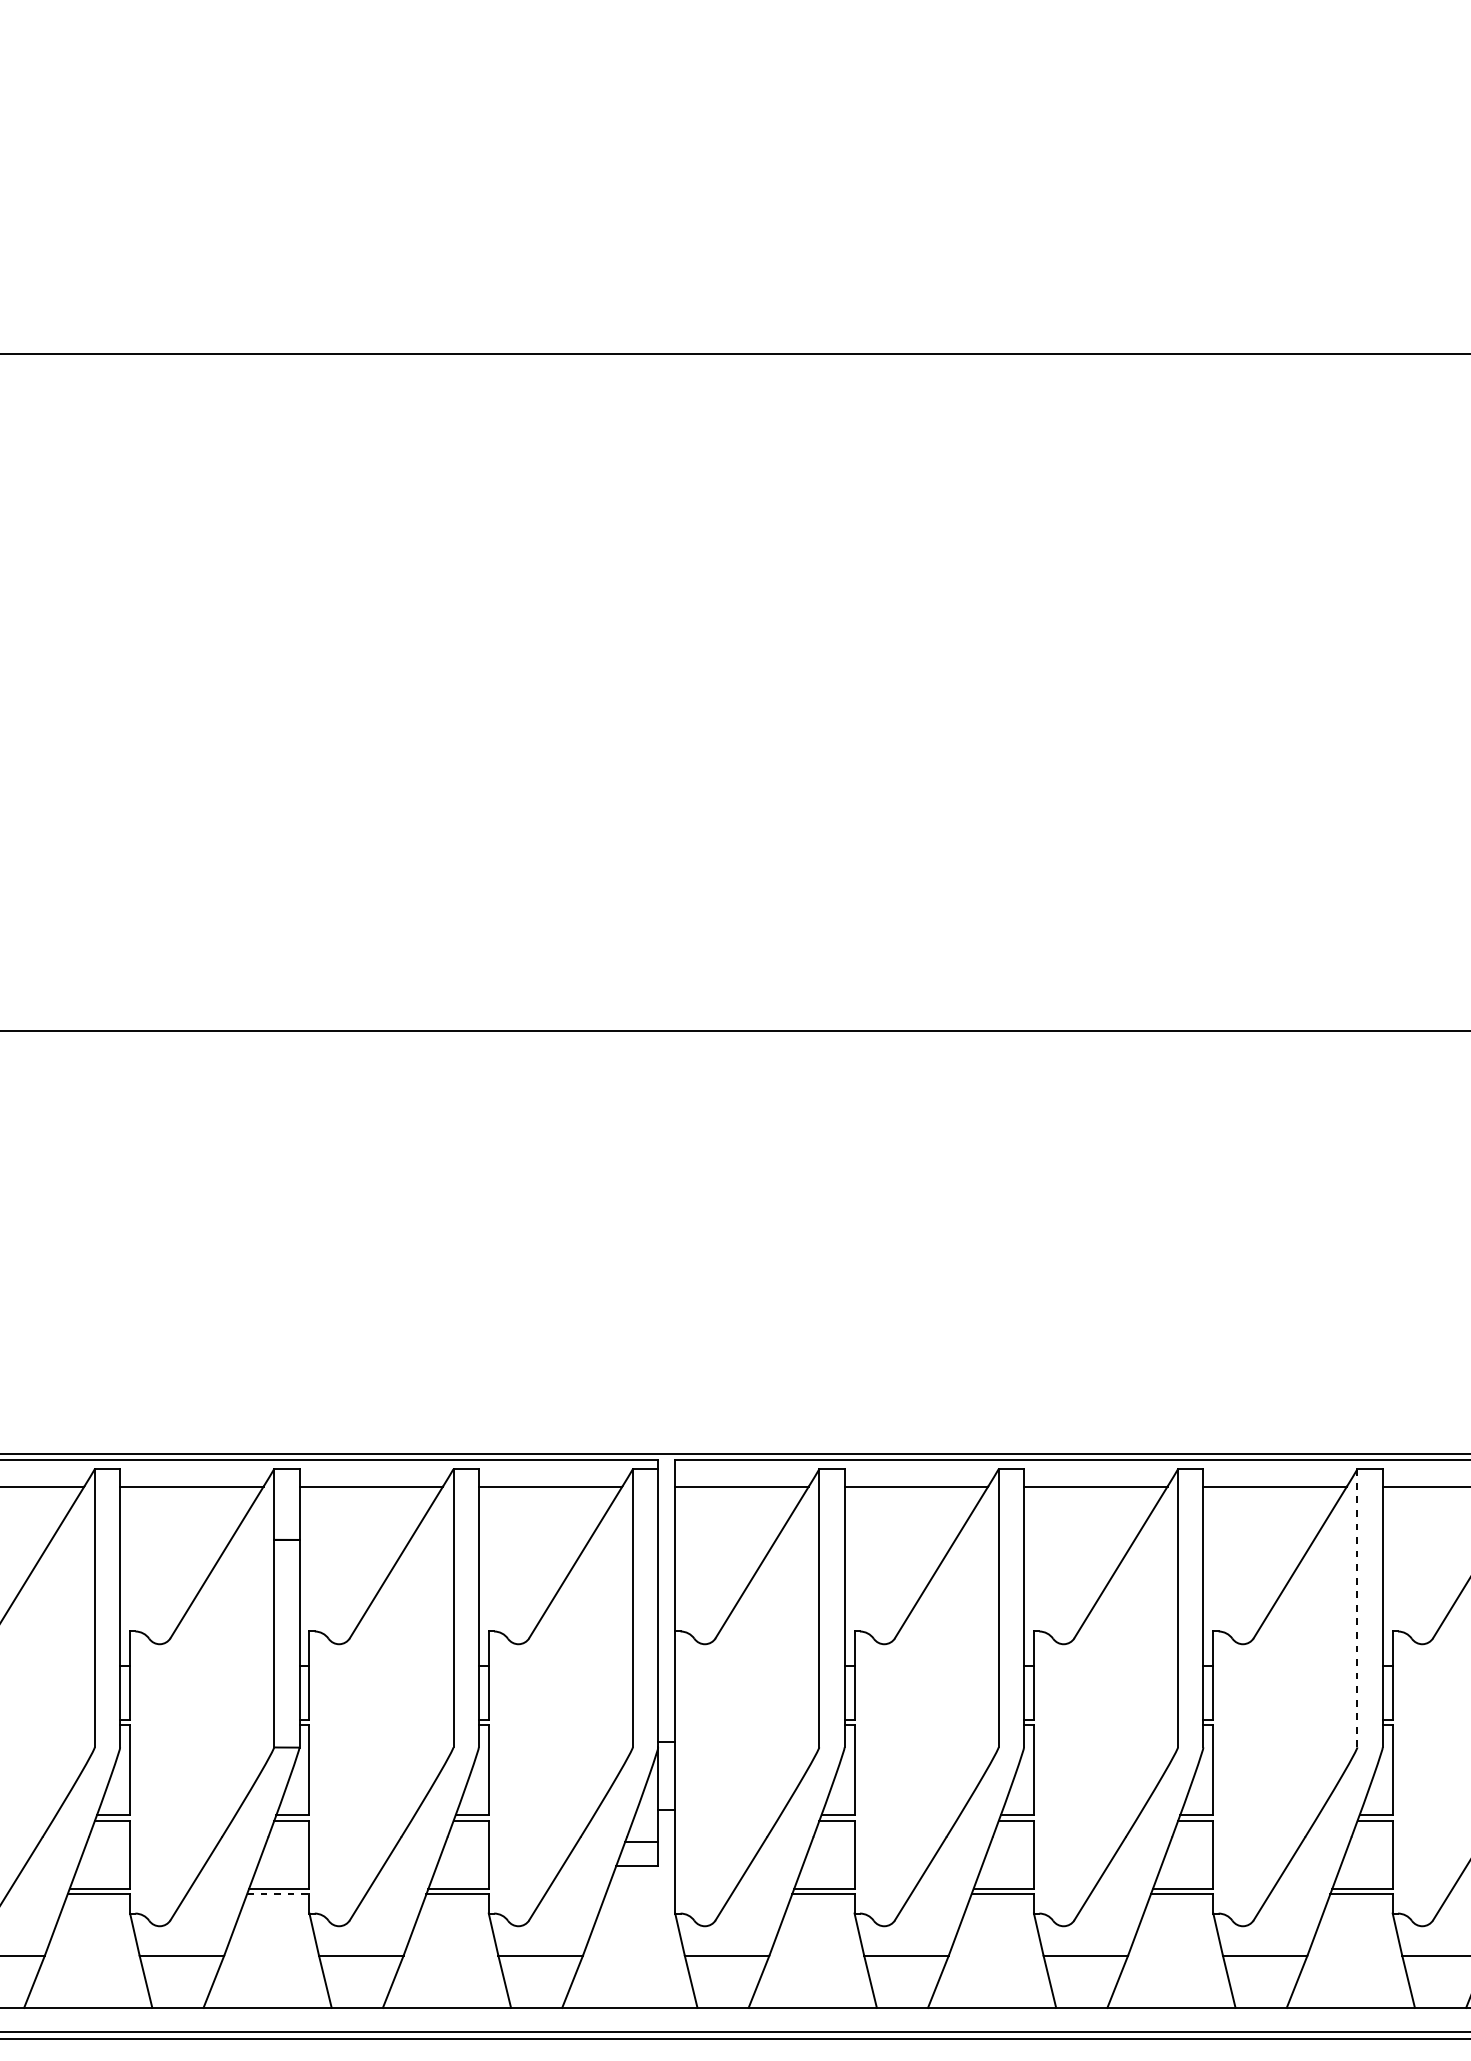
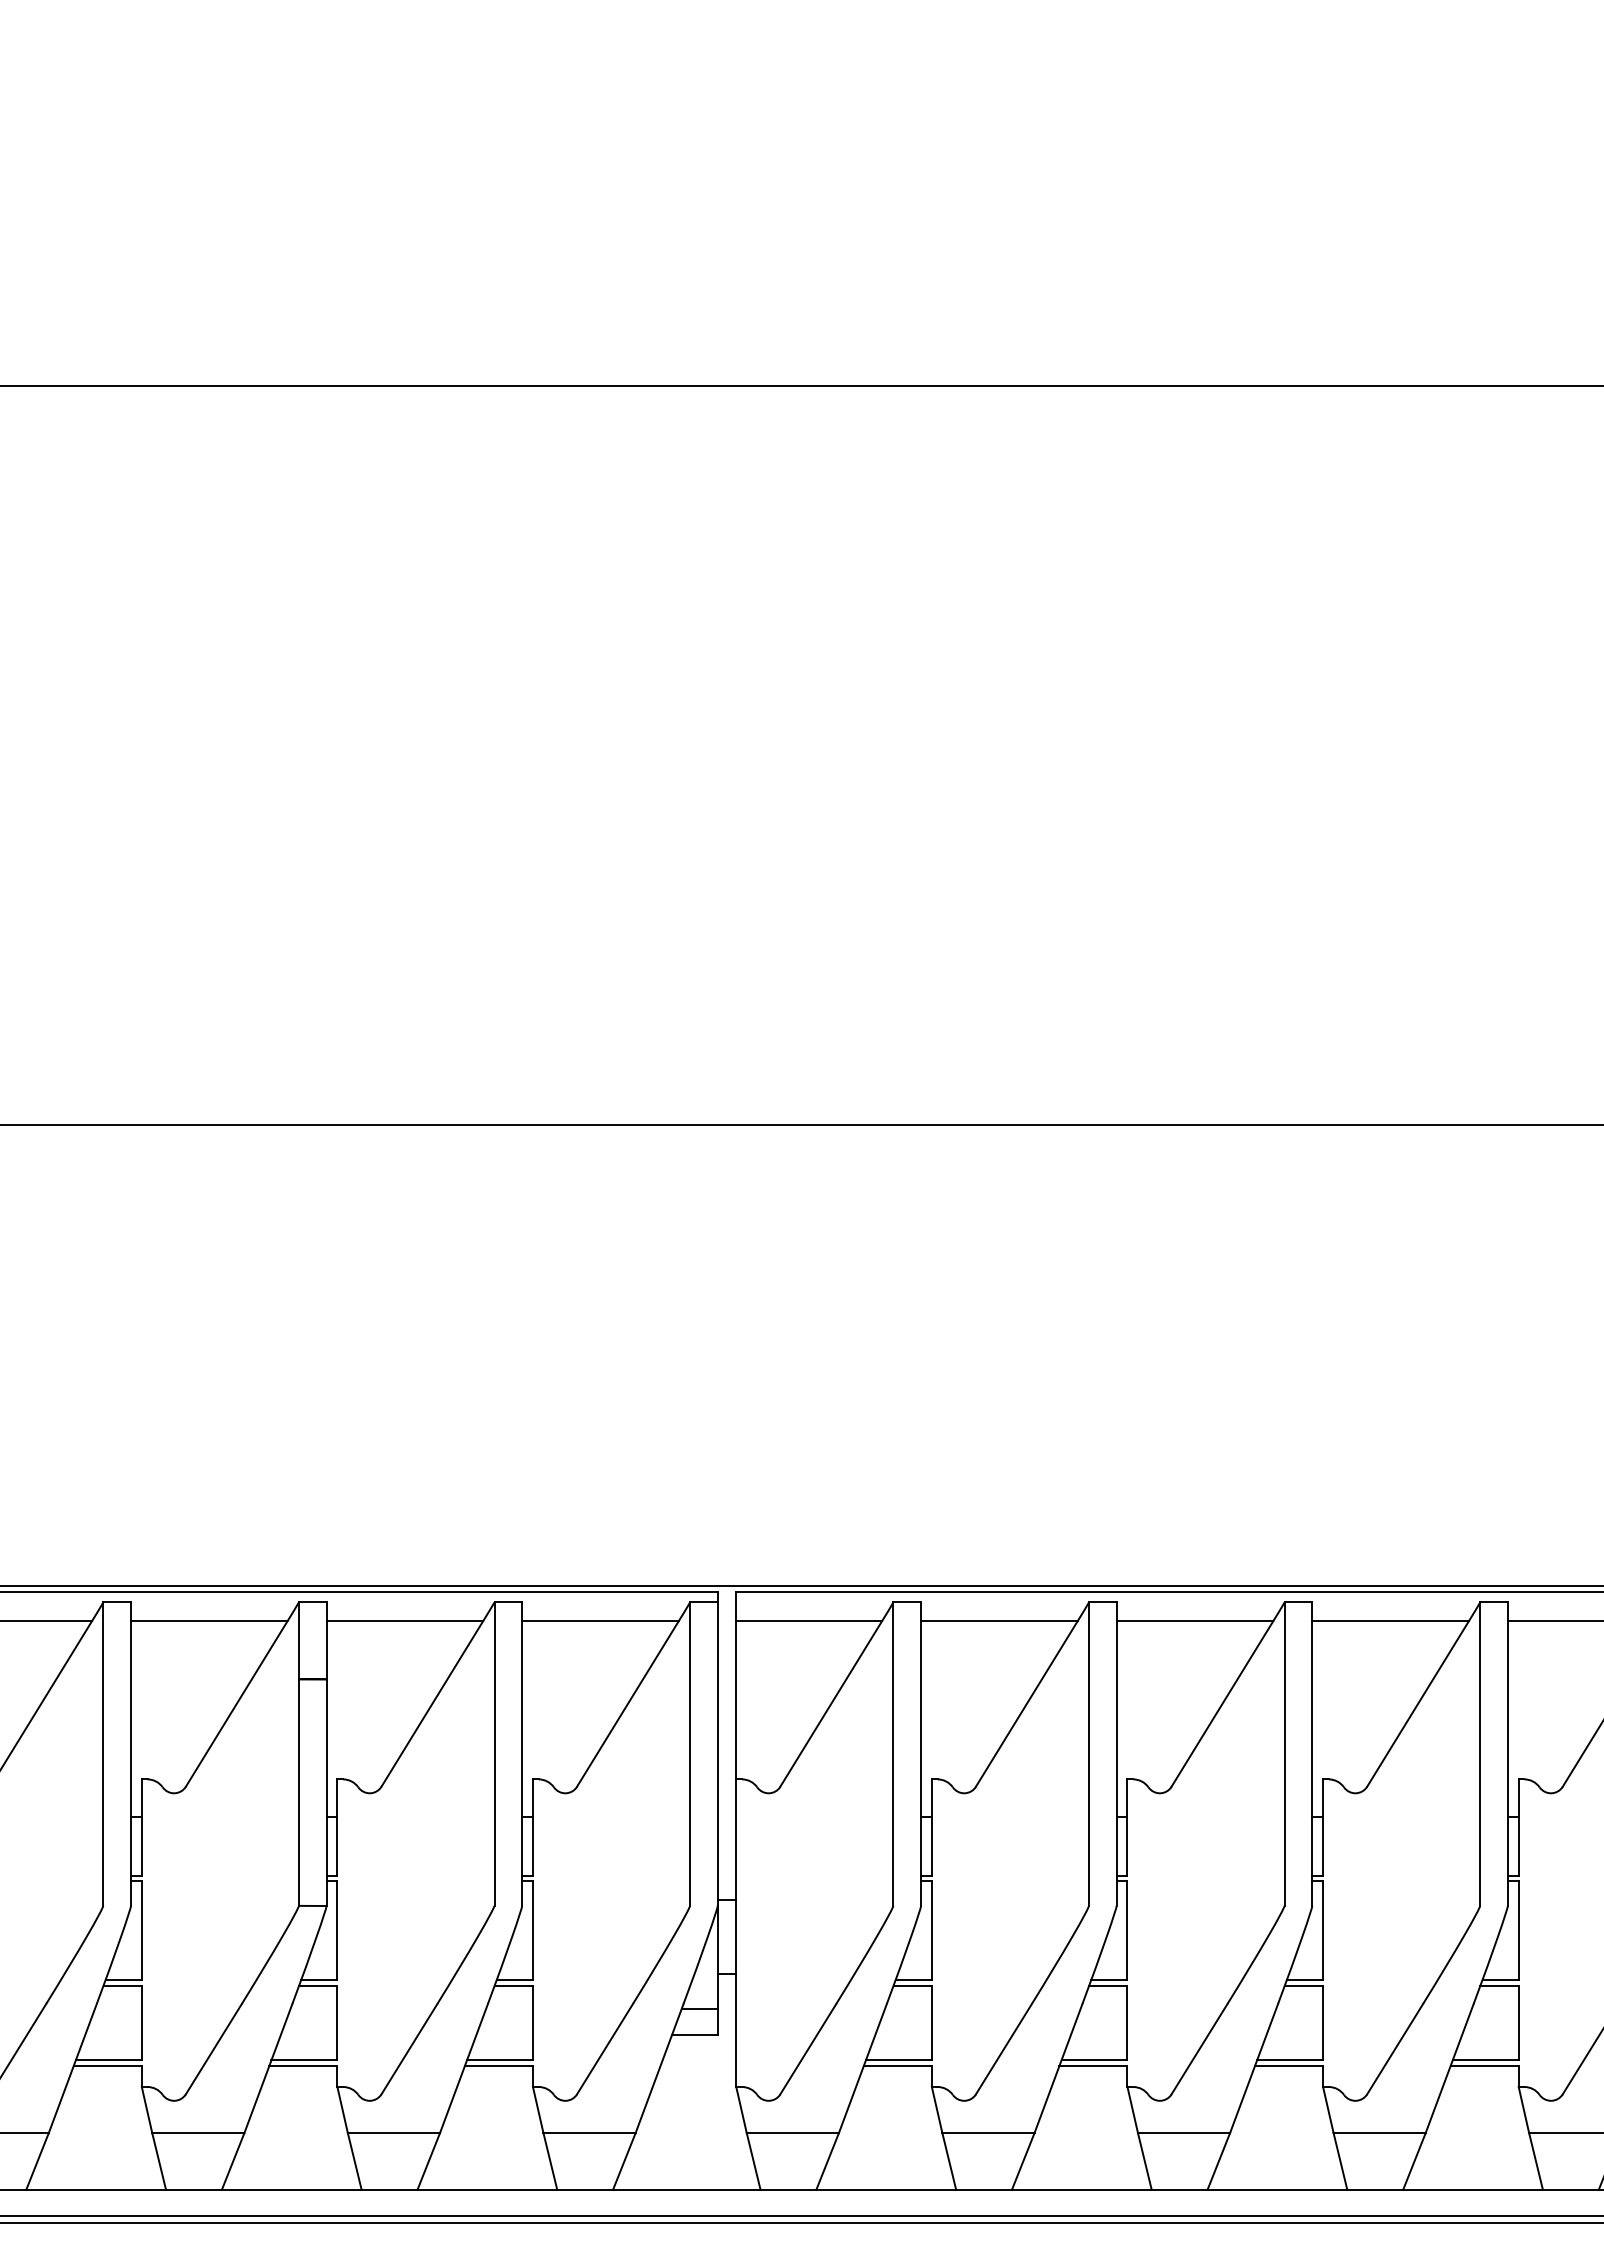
line: (1357, 1608) -> (1480, 1754), dashed -> solid
line: (278, 1894) -> (303, 2066), dashed -> solid

